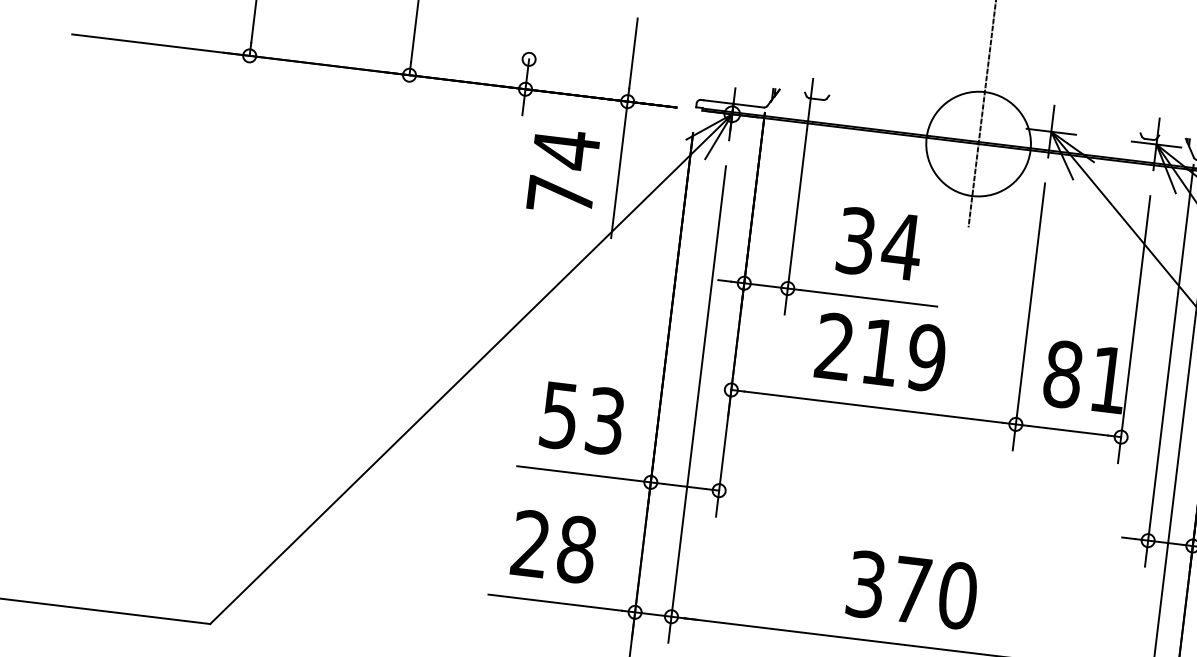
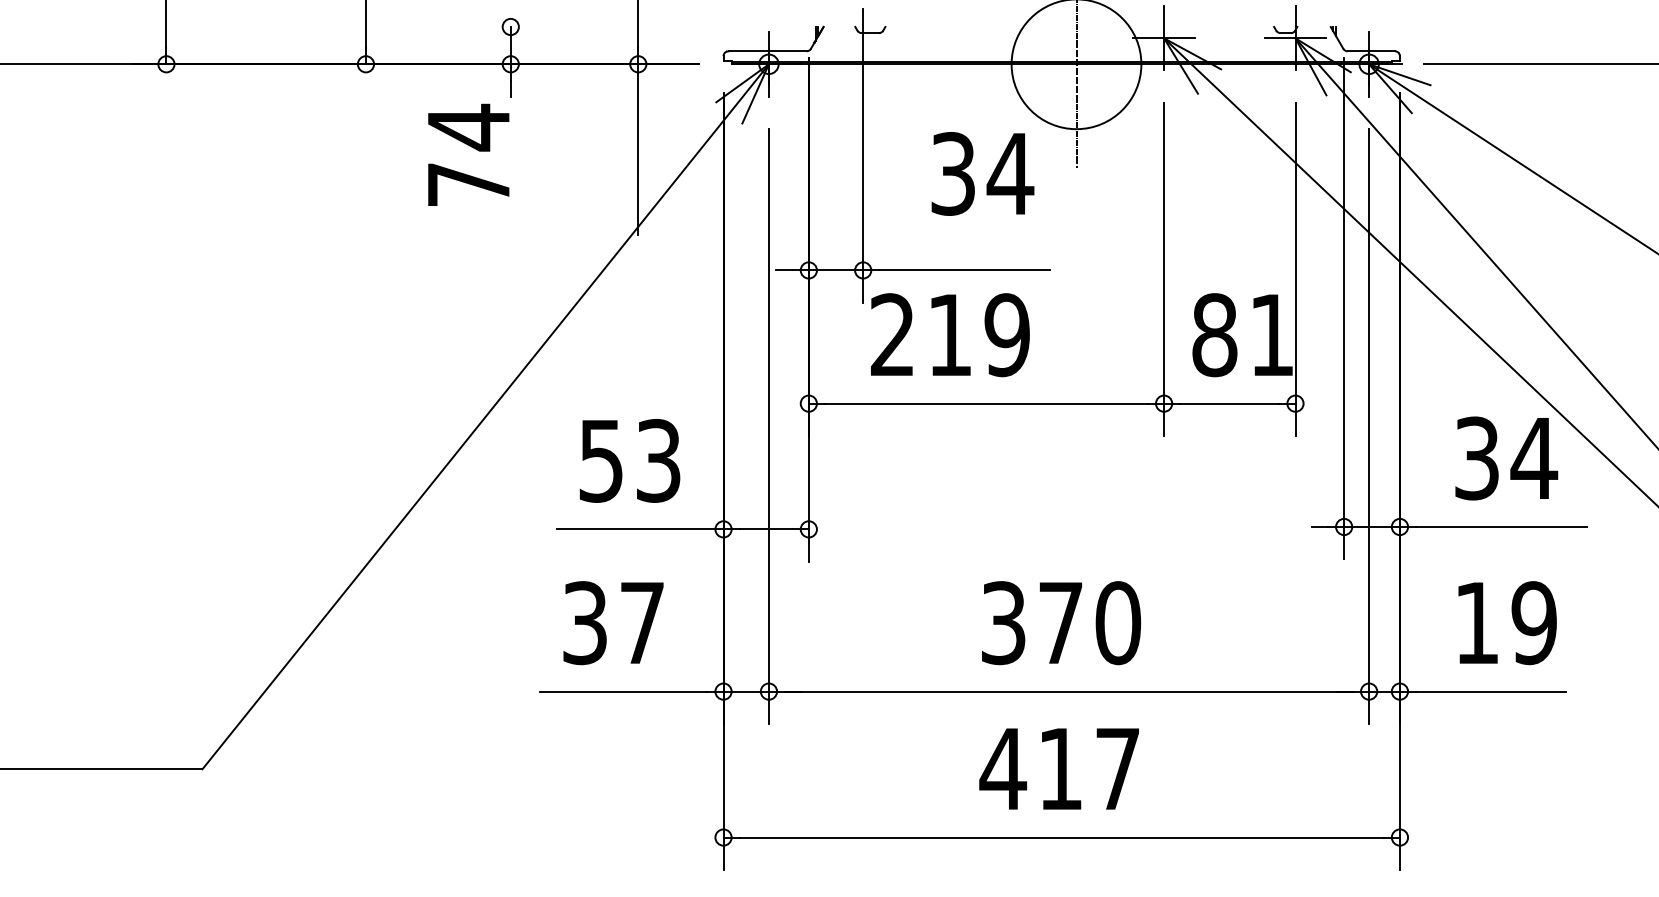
text: (563, 171) -> (468, 154), moved
text: (879, 243) -> (982, 173), moved
text: (881, 352) -> (950, 335), moved
text: (554, 547) -> (614, 623), 28 -> 37

